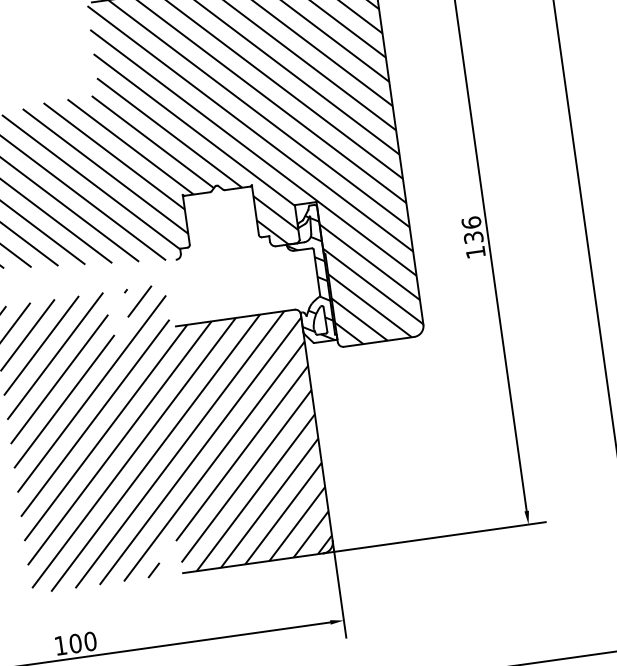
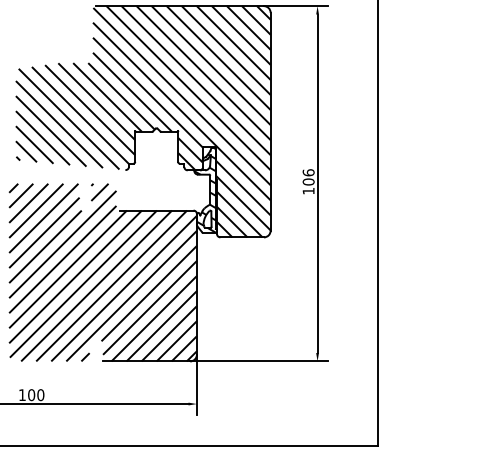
text: (473, 236) -> (308, 181), 136 -> 106

